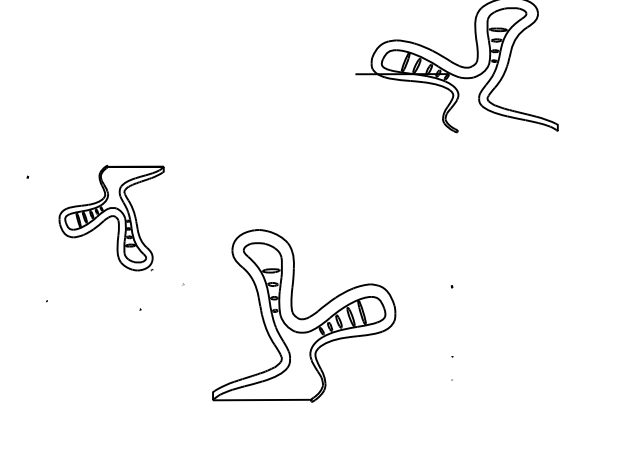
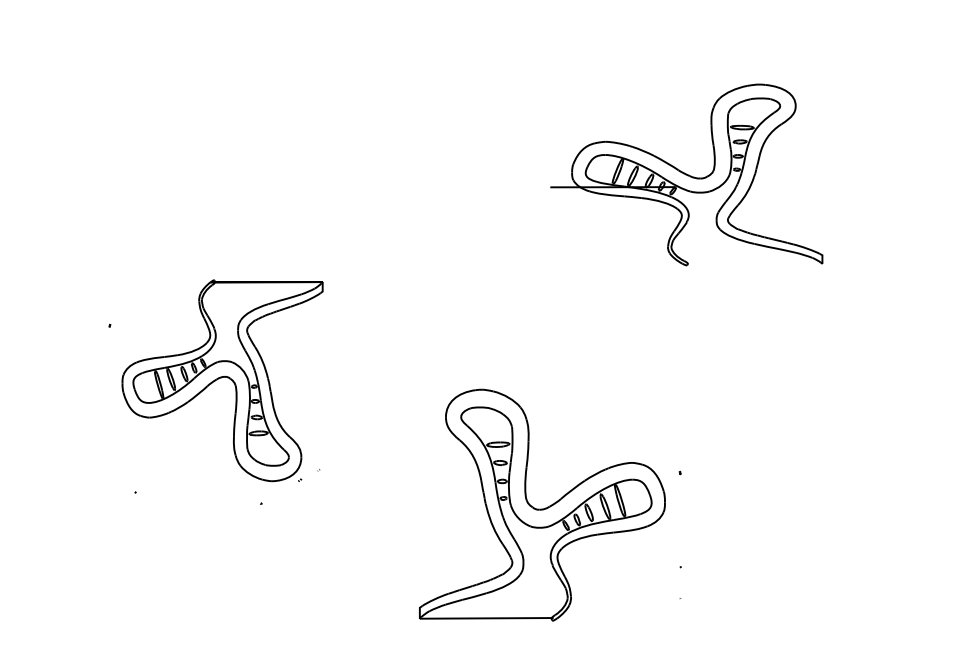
part: (111, 217) -> (222, 380), size x1.43
part: (304, 315) -> (542, 504), moved

